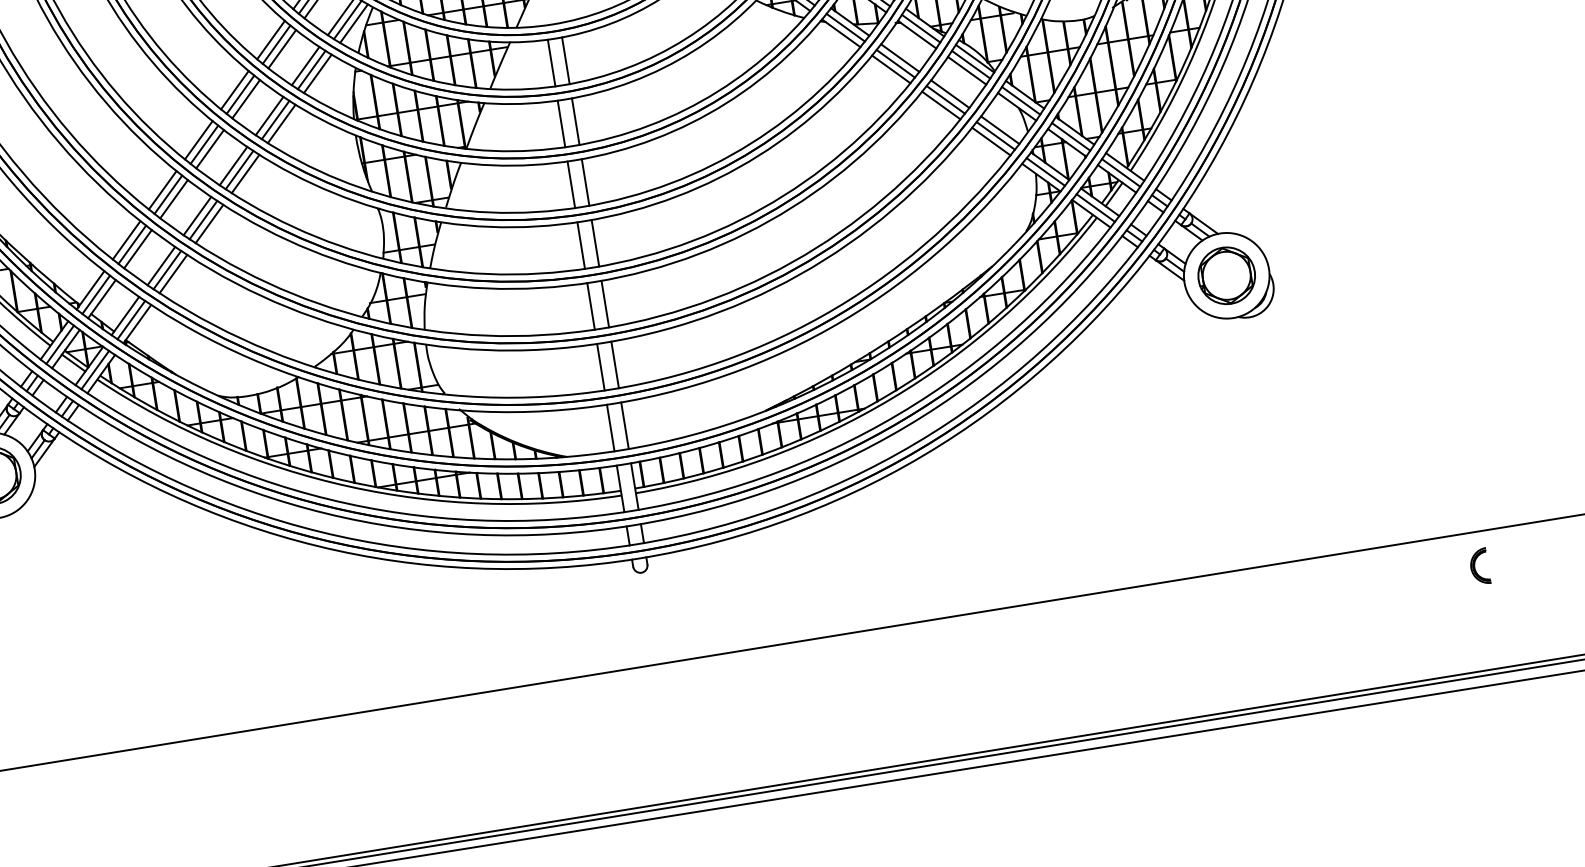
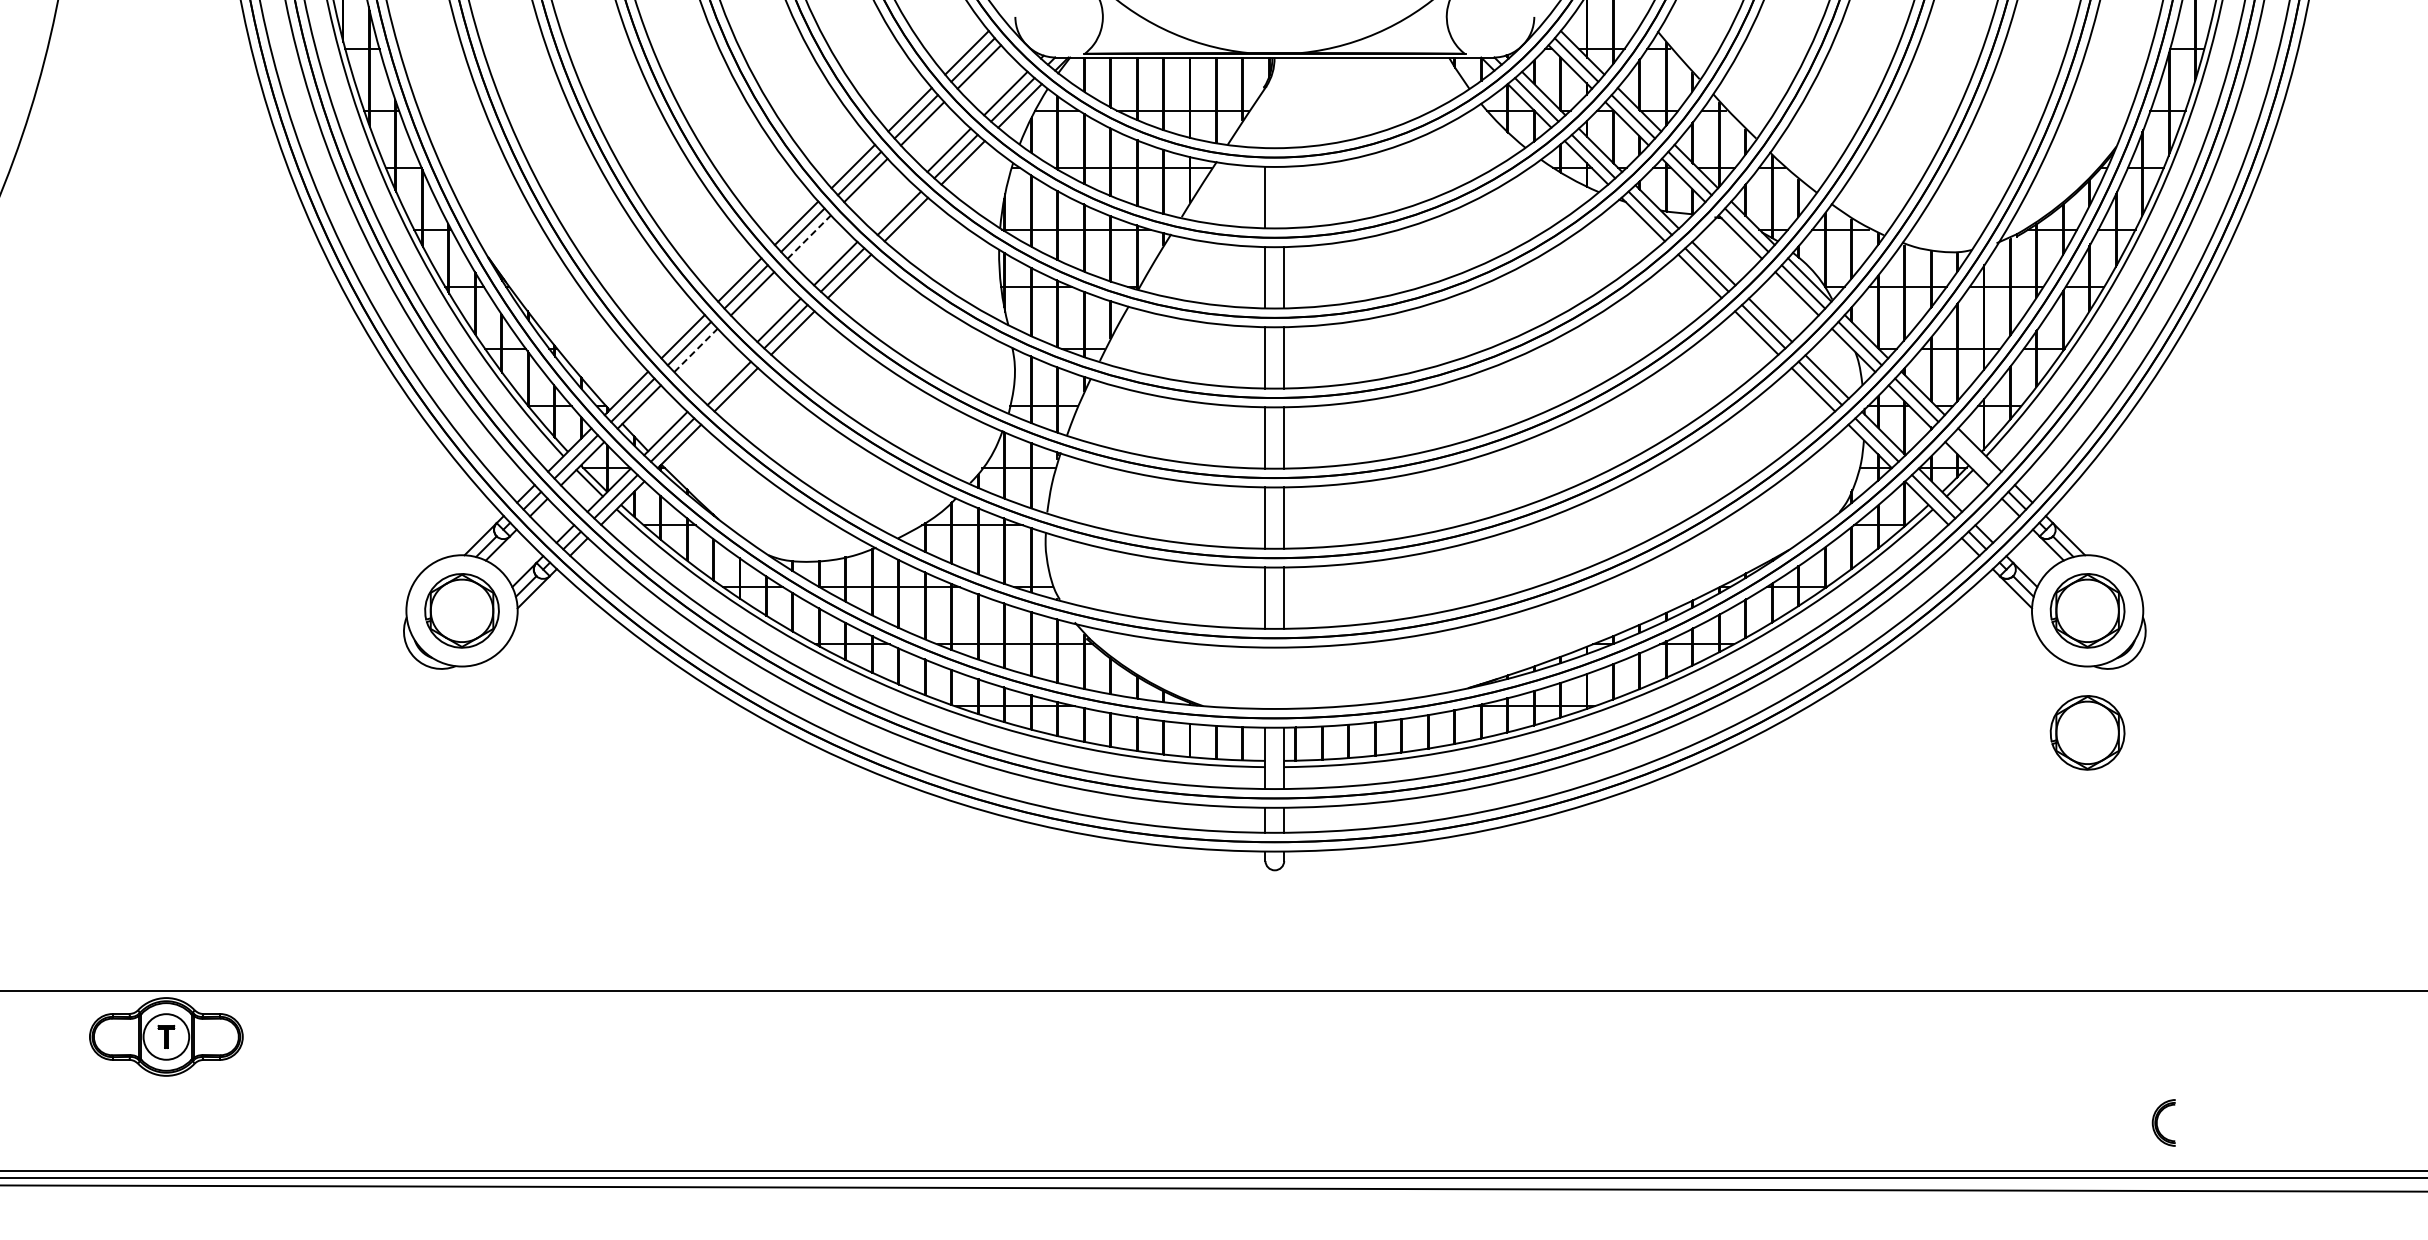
line: (566, 60) -> (1284, 197), removed
line: (269, 115) -> (892, 206), removed
line: (210, 149) -> (809, 237), solid -> dashed
line: (1121, 172) -> (1973, 456), removed
line: (137, 249) -> (695, 350), solid -> dashed
line: (161, 265) -> (722, 376), removed
part: (1241, 368) -> (2087, 732), added
line: (625, 425) -> (1284, 677), removed
line: (610, 427) -> (1265, 677), removed
part: (1479, 566) -> (2163, 1122), moved

